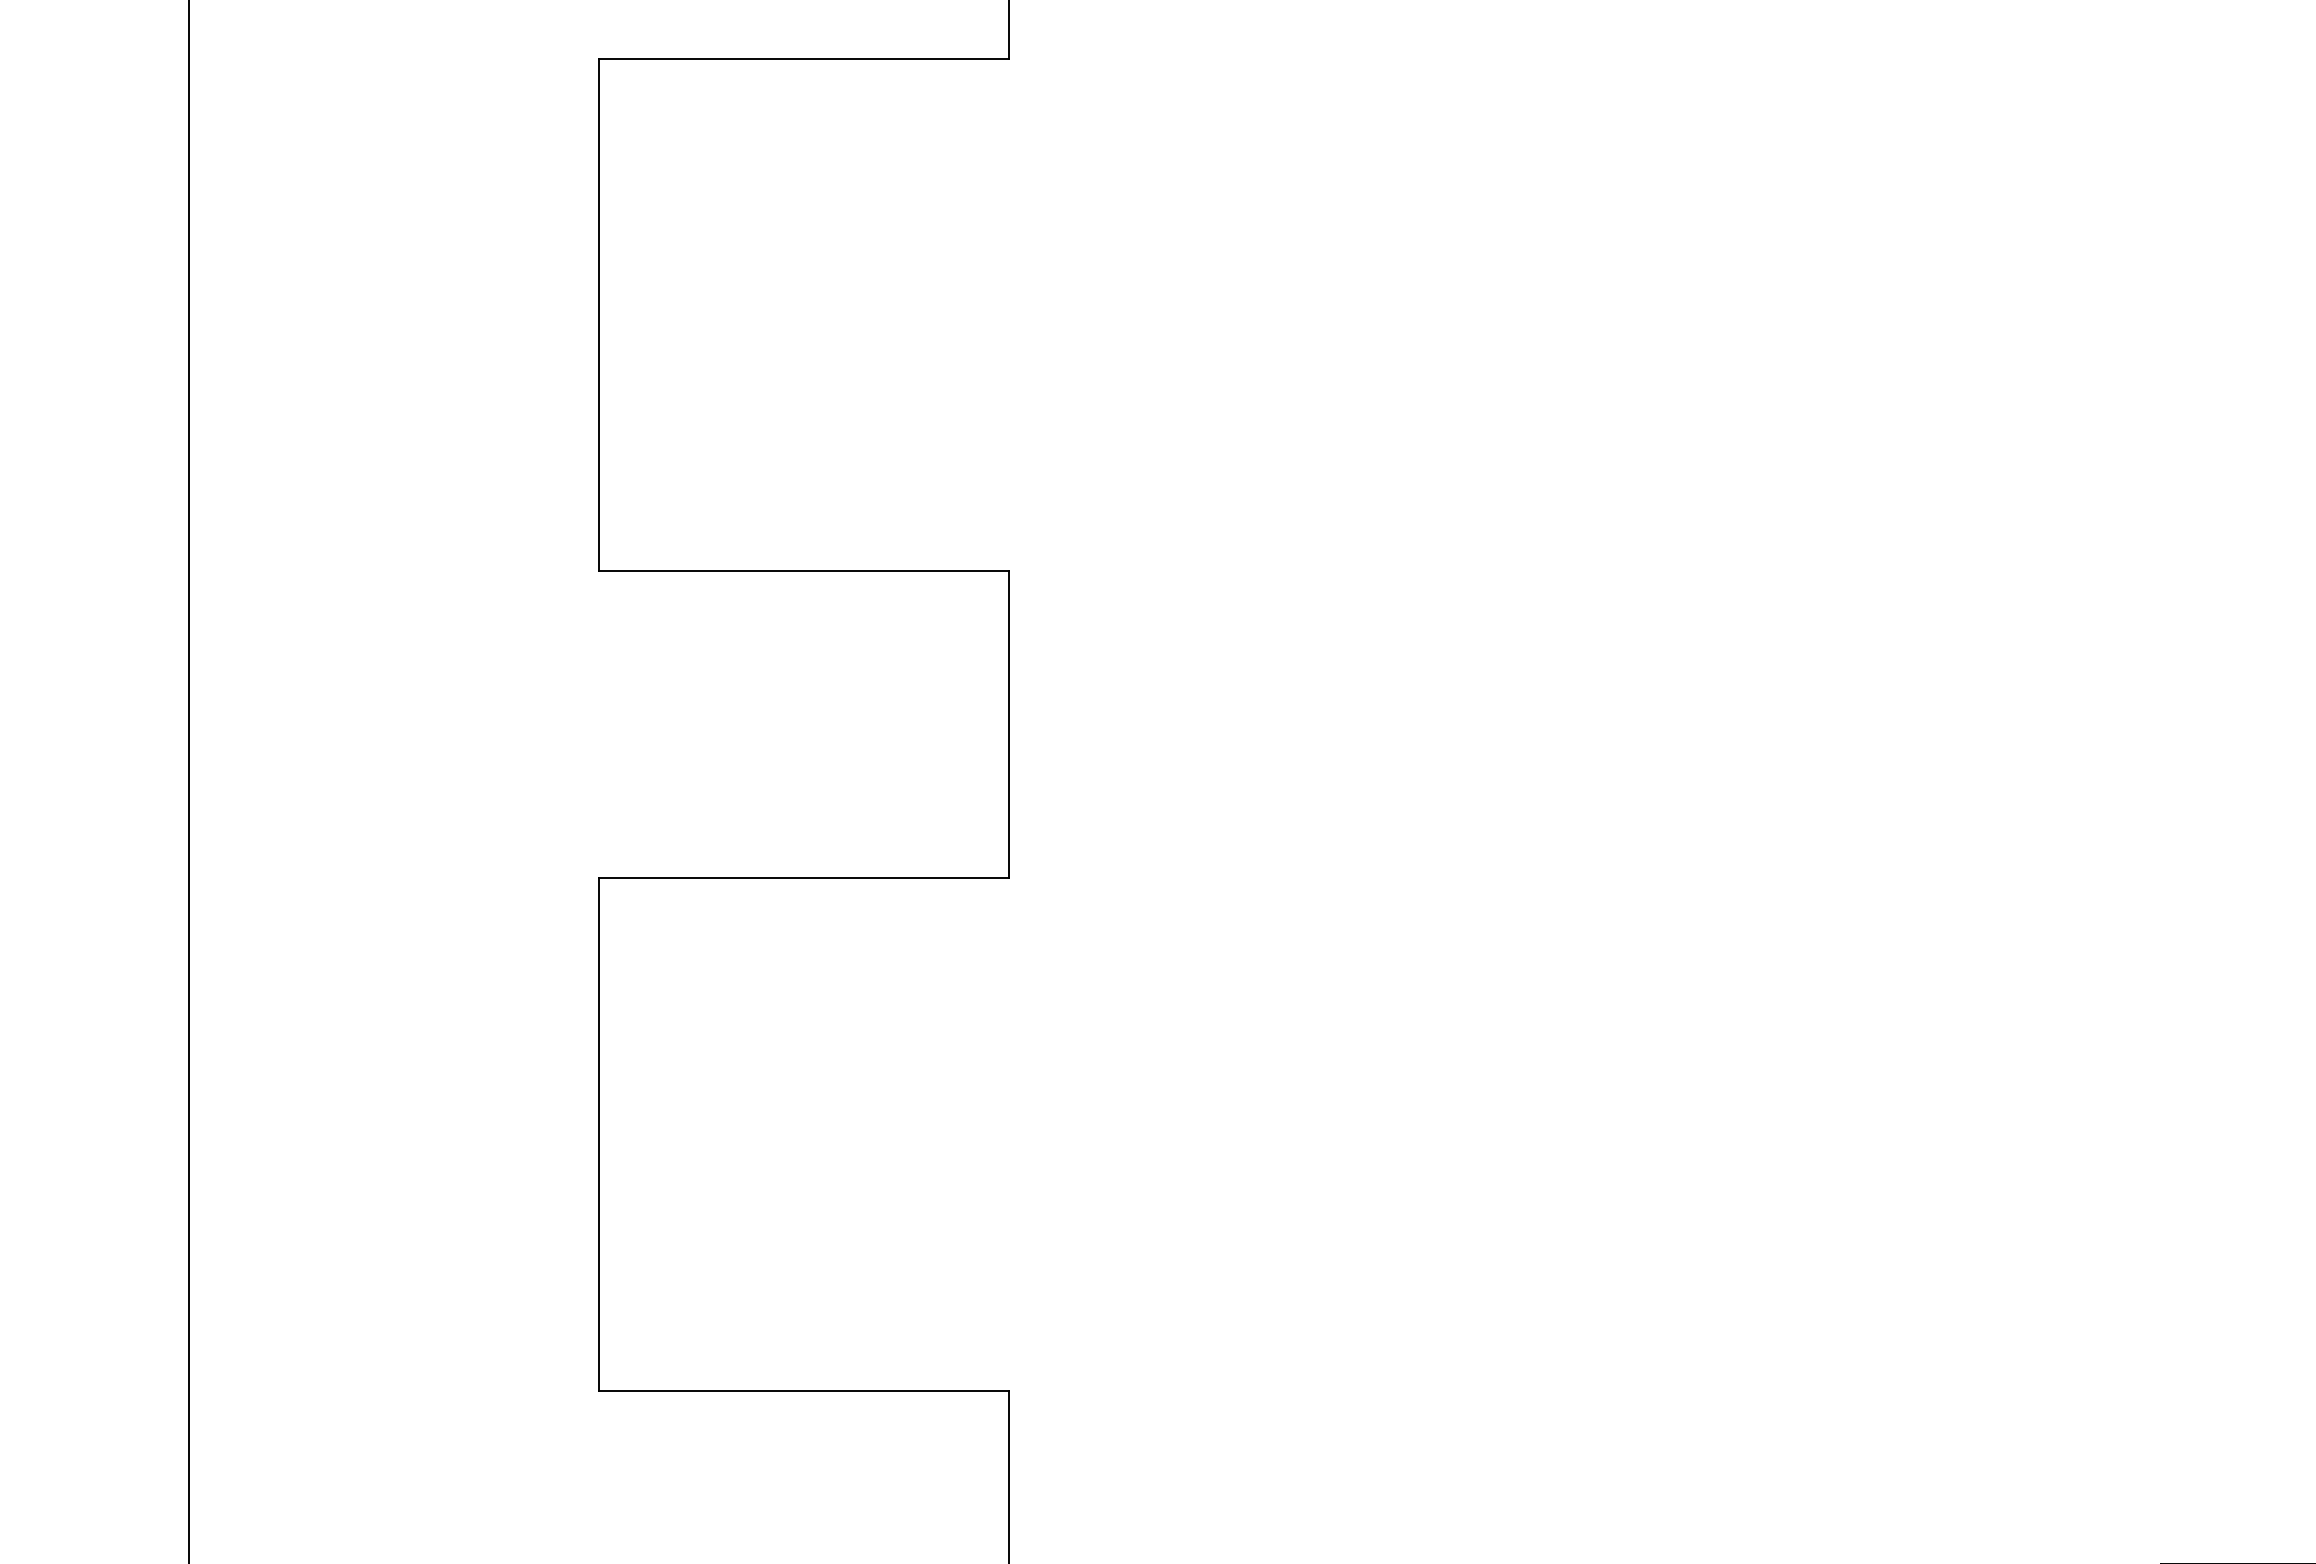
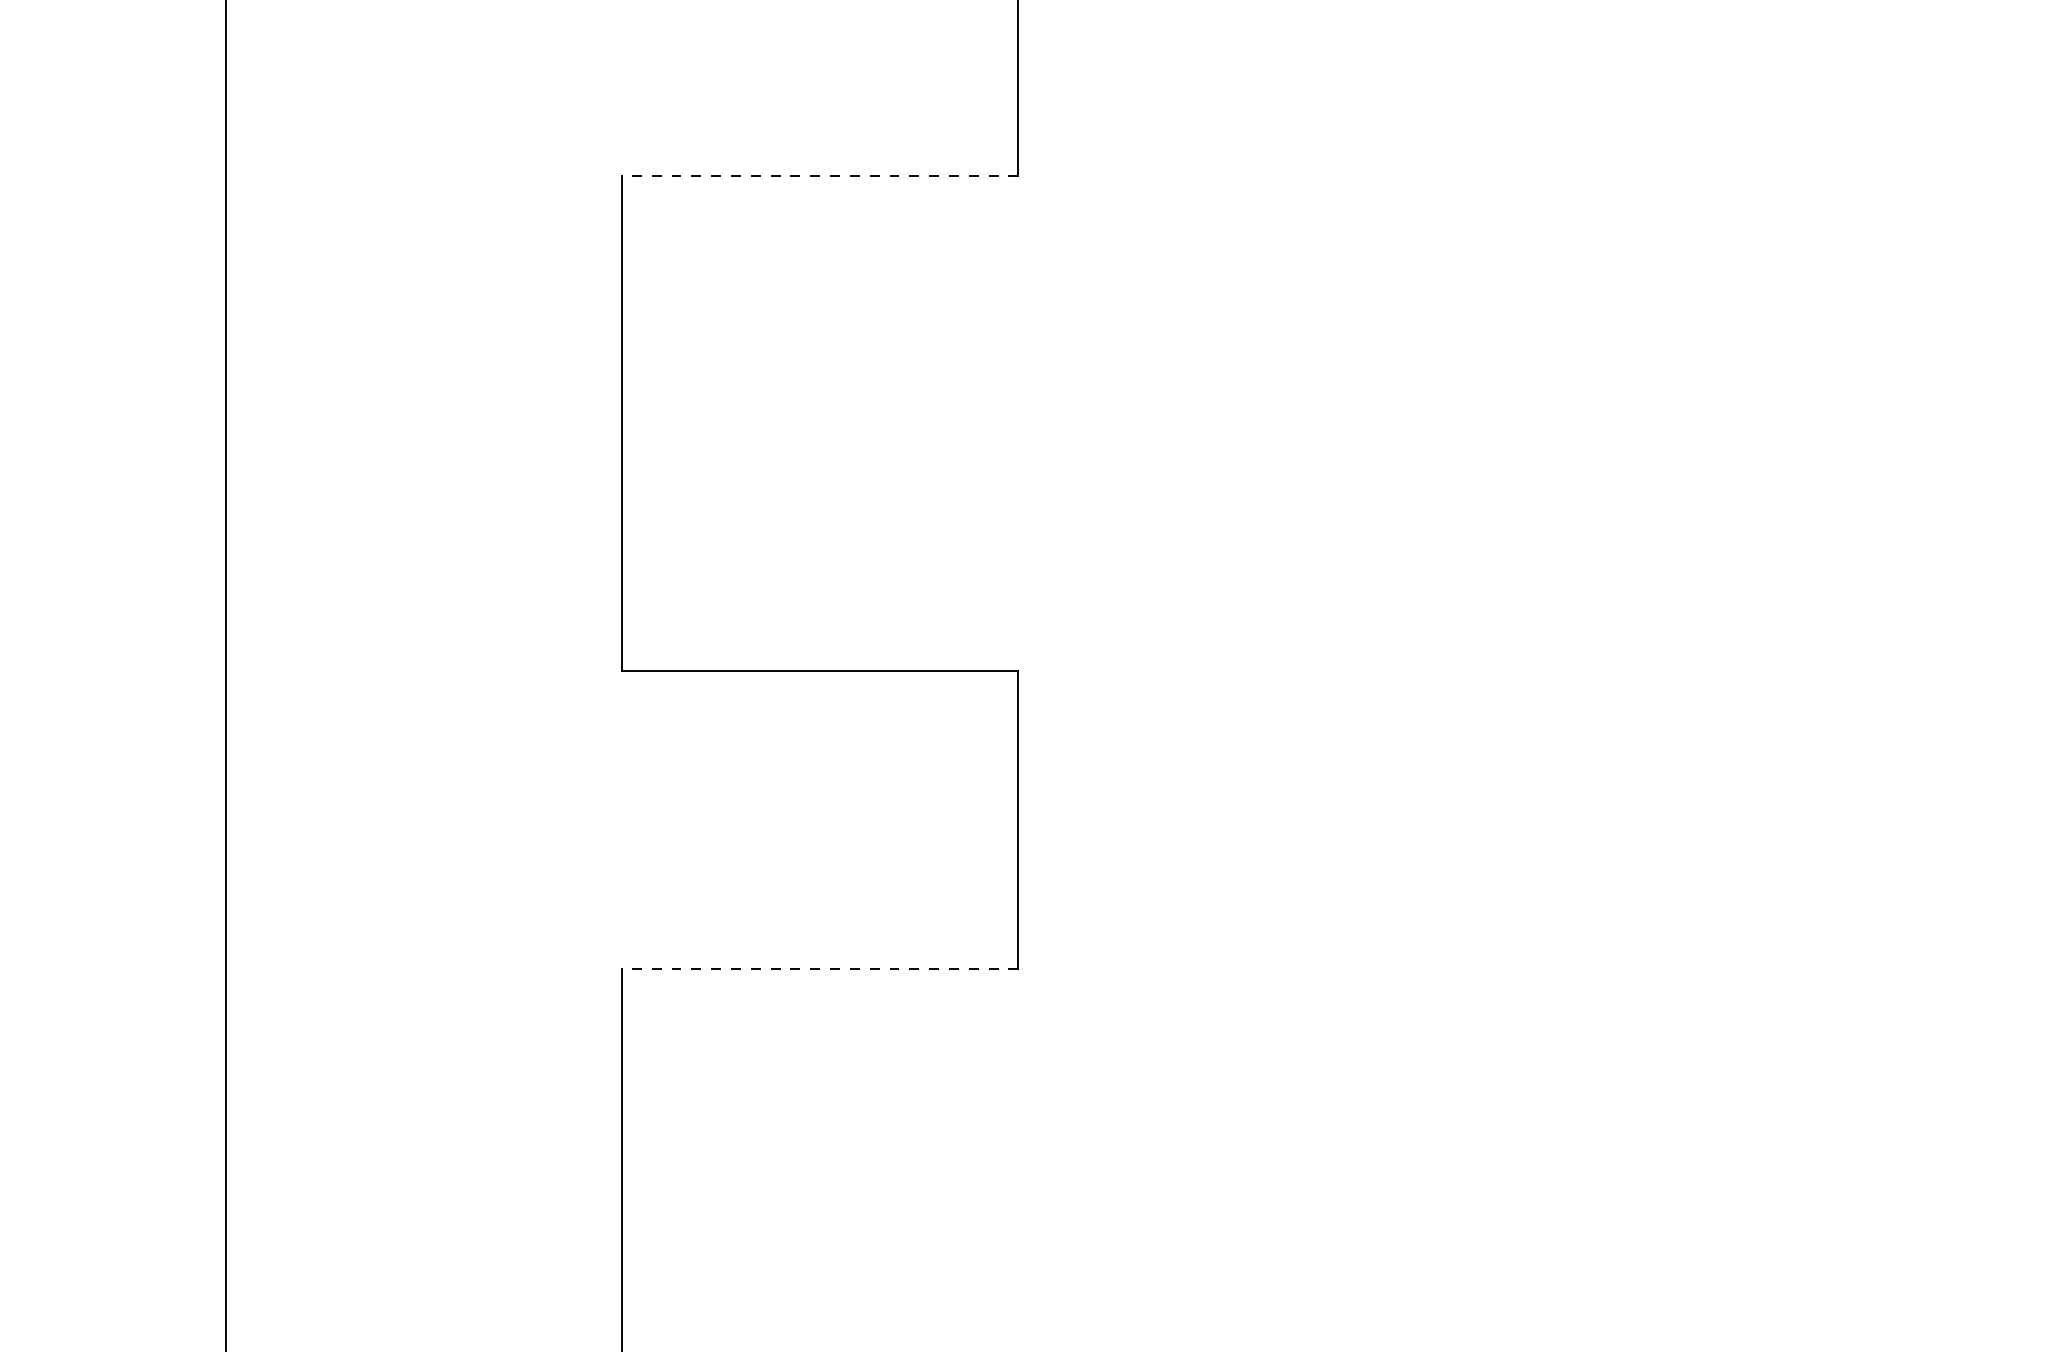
line: (803, 58) -> (820, 175), solid -> dashed
line: (803, 878) -> (820, 968), solid -> dashed

